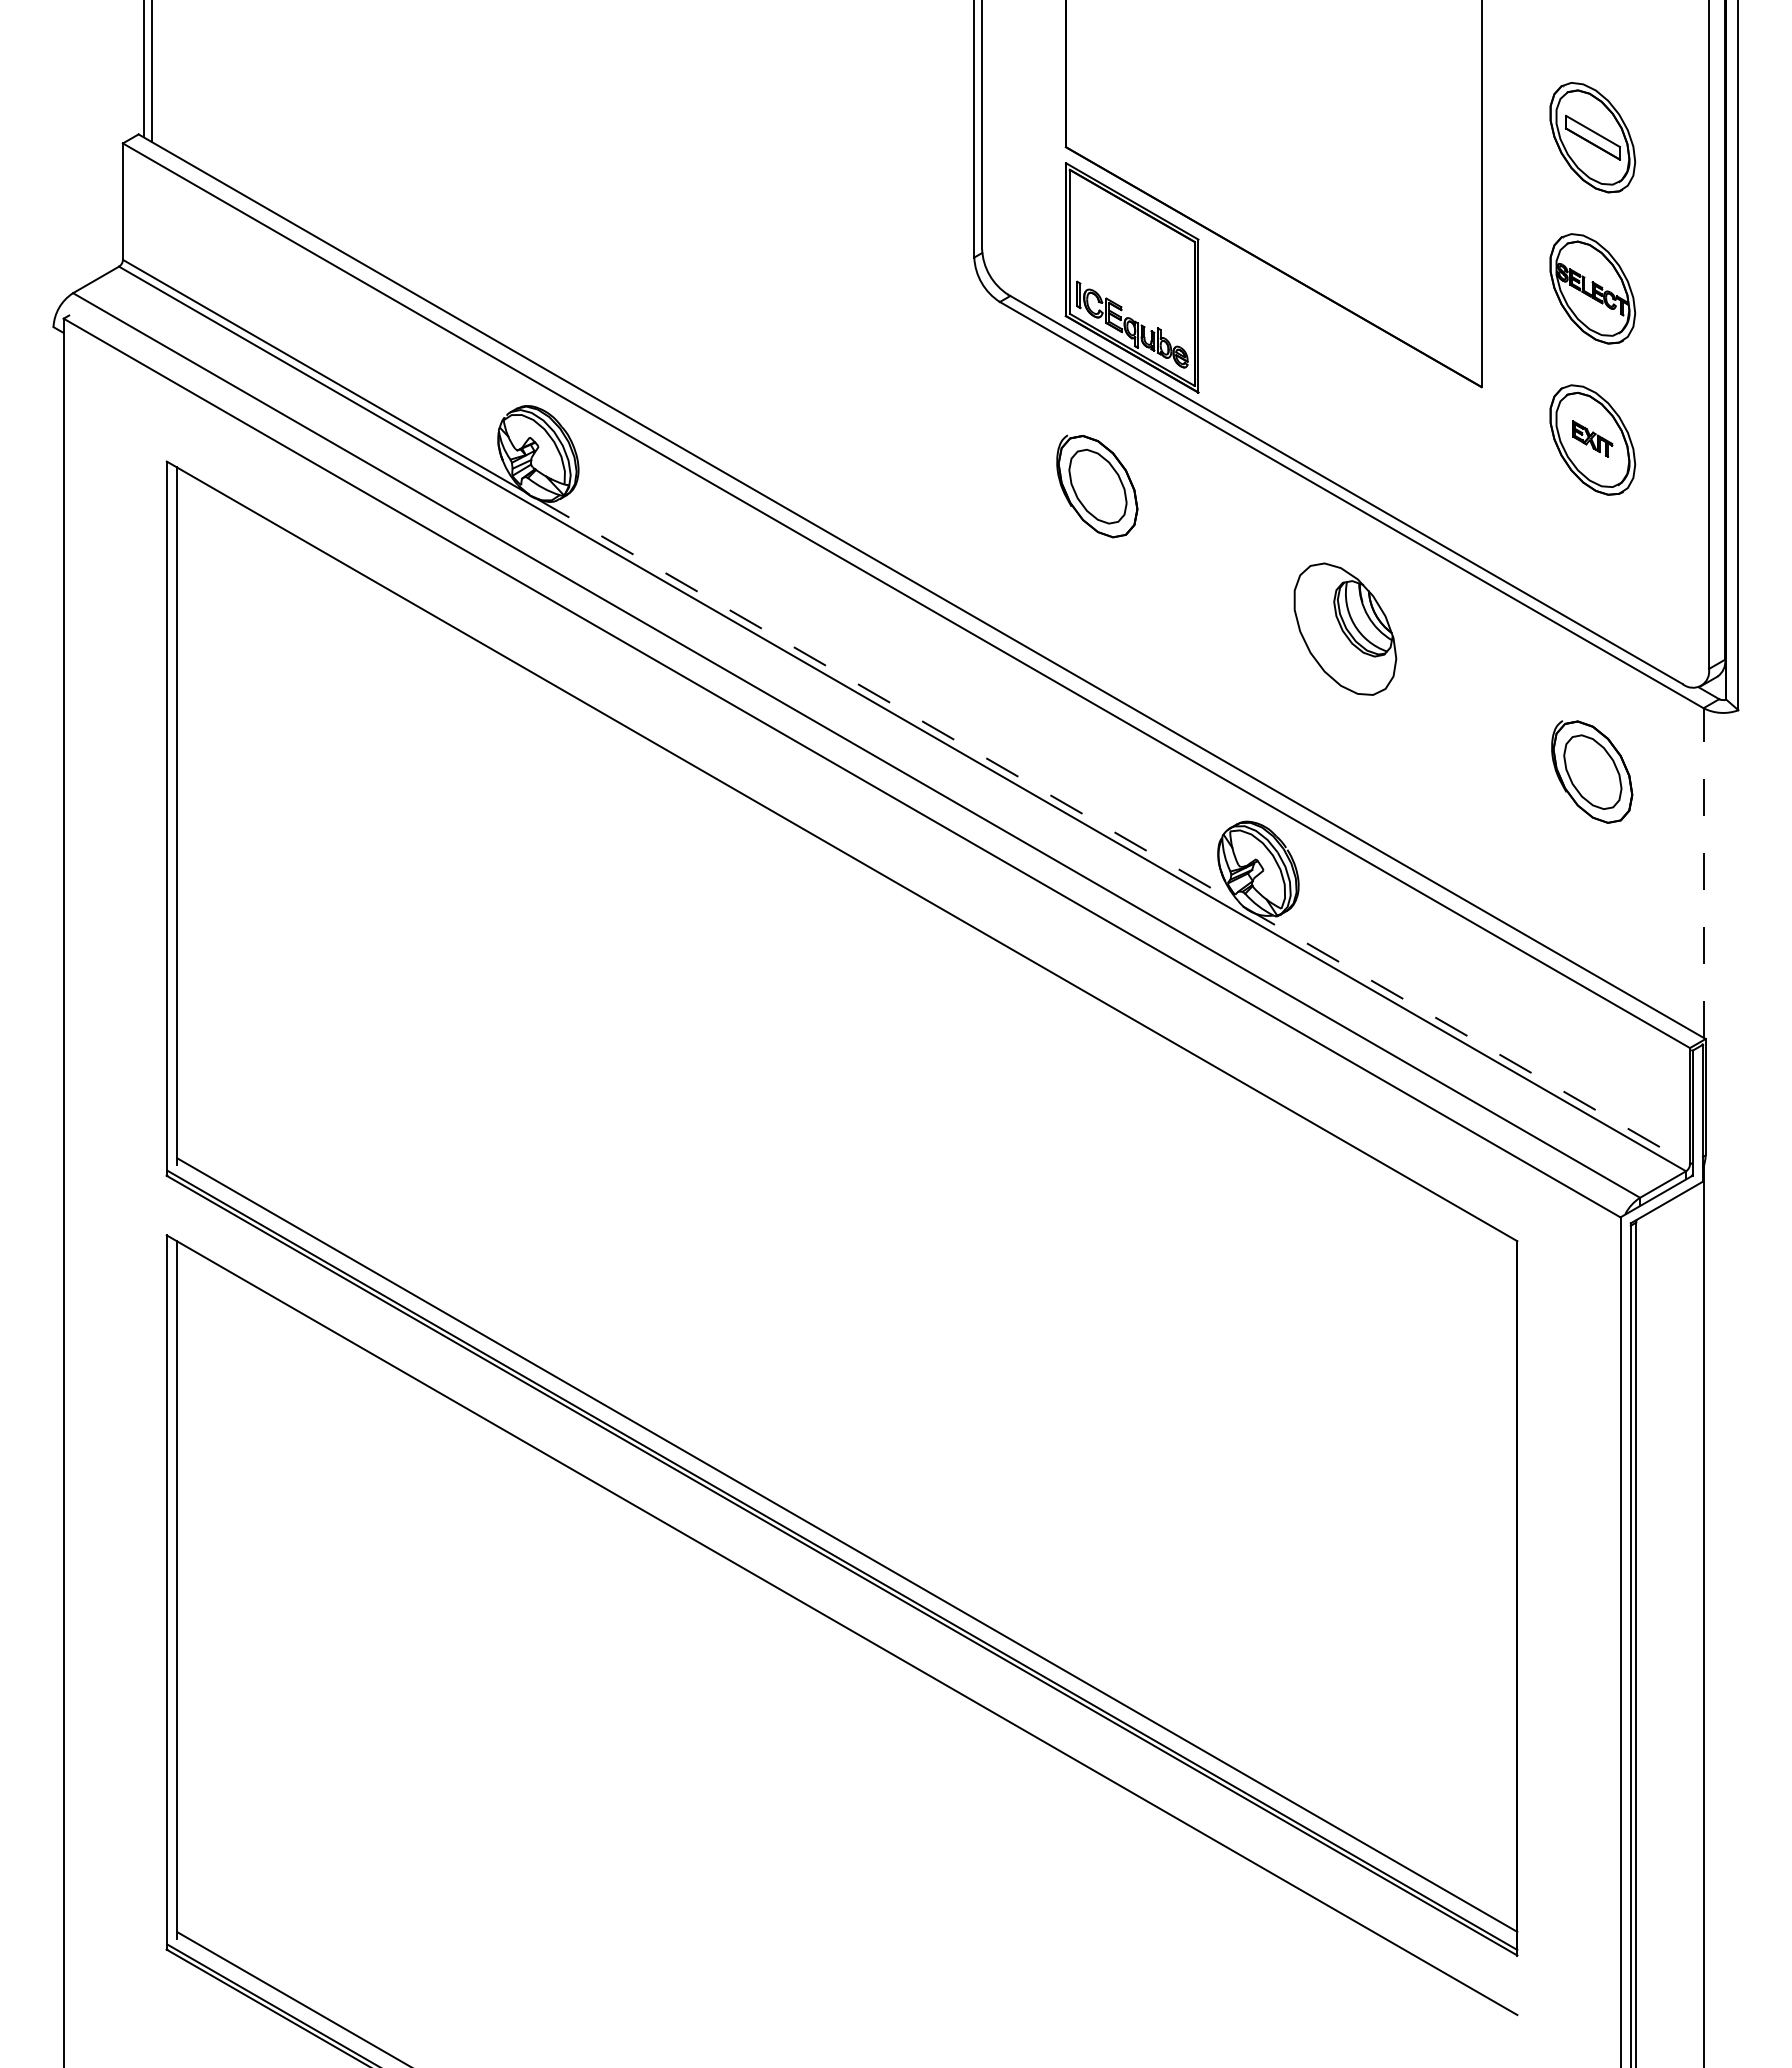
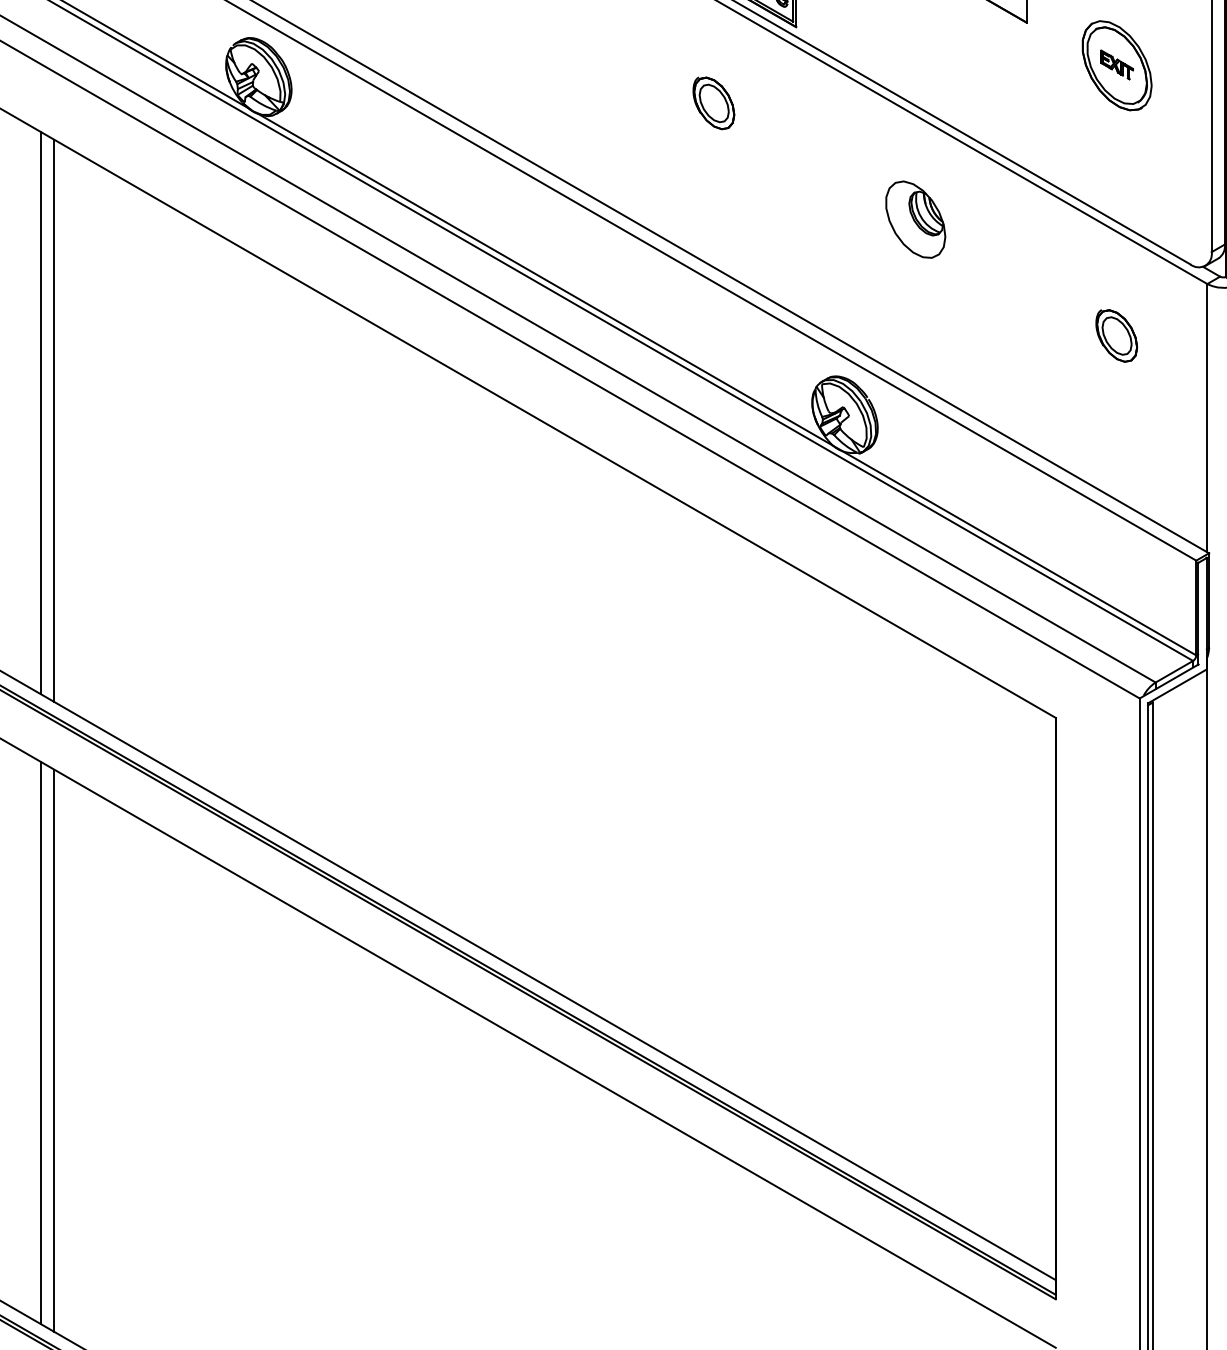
part: (1097, 485) -> (713, 102), size x0.62
part: (1345, 628) -> (915, 219), size x0.71
part: (1592, 771) -> (1116, 335), size x0.62
line: (1113, 831) -> (727, 384), dashed -> solid
line: (271, 866) -> (41, 412), added
line: (1703, 873) -> (1207, 418), dashed -> solid
line: (286, 875) -> (53, 420), added
line: (271, 1640) -> (41, 1042), added
line: (286, 1649) -> (53, 1050), added

